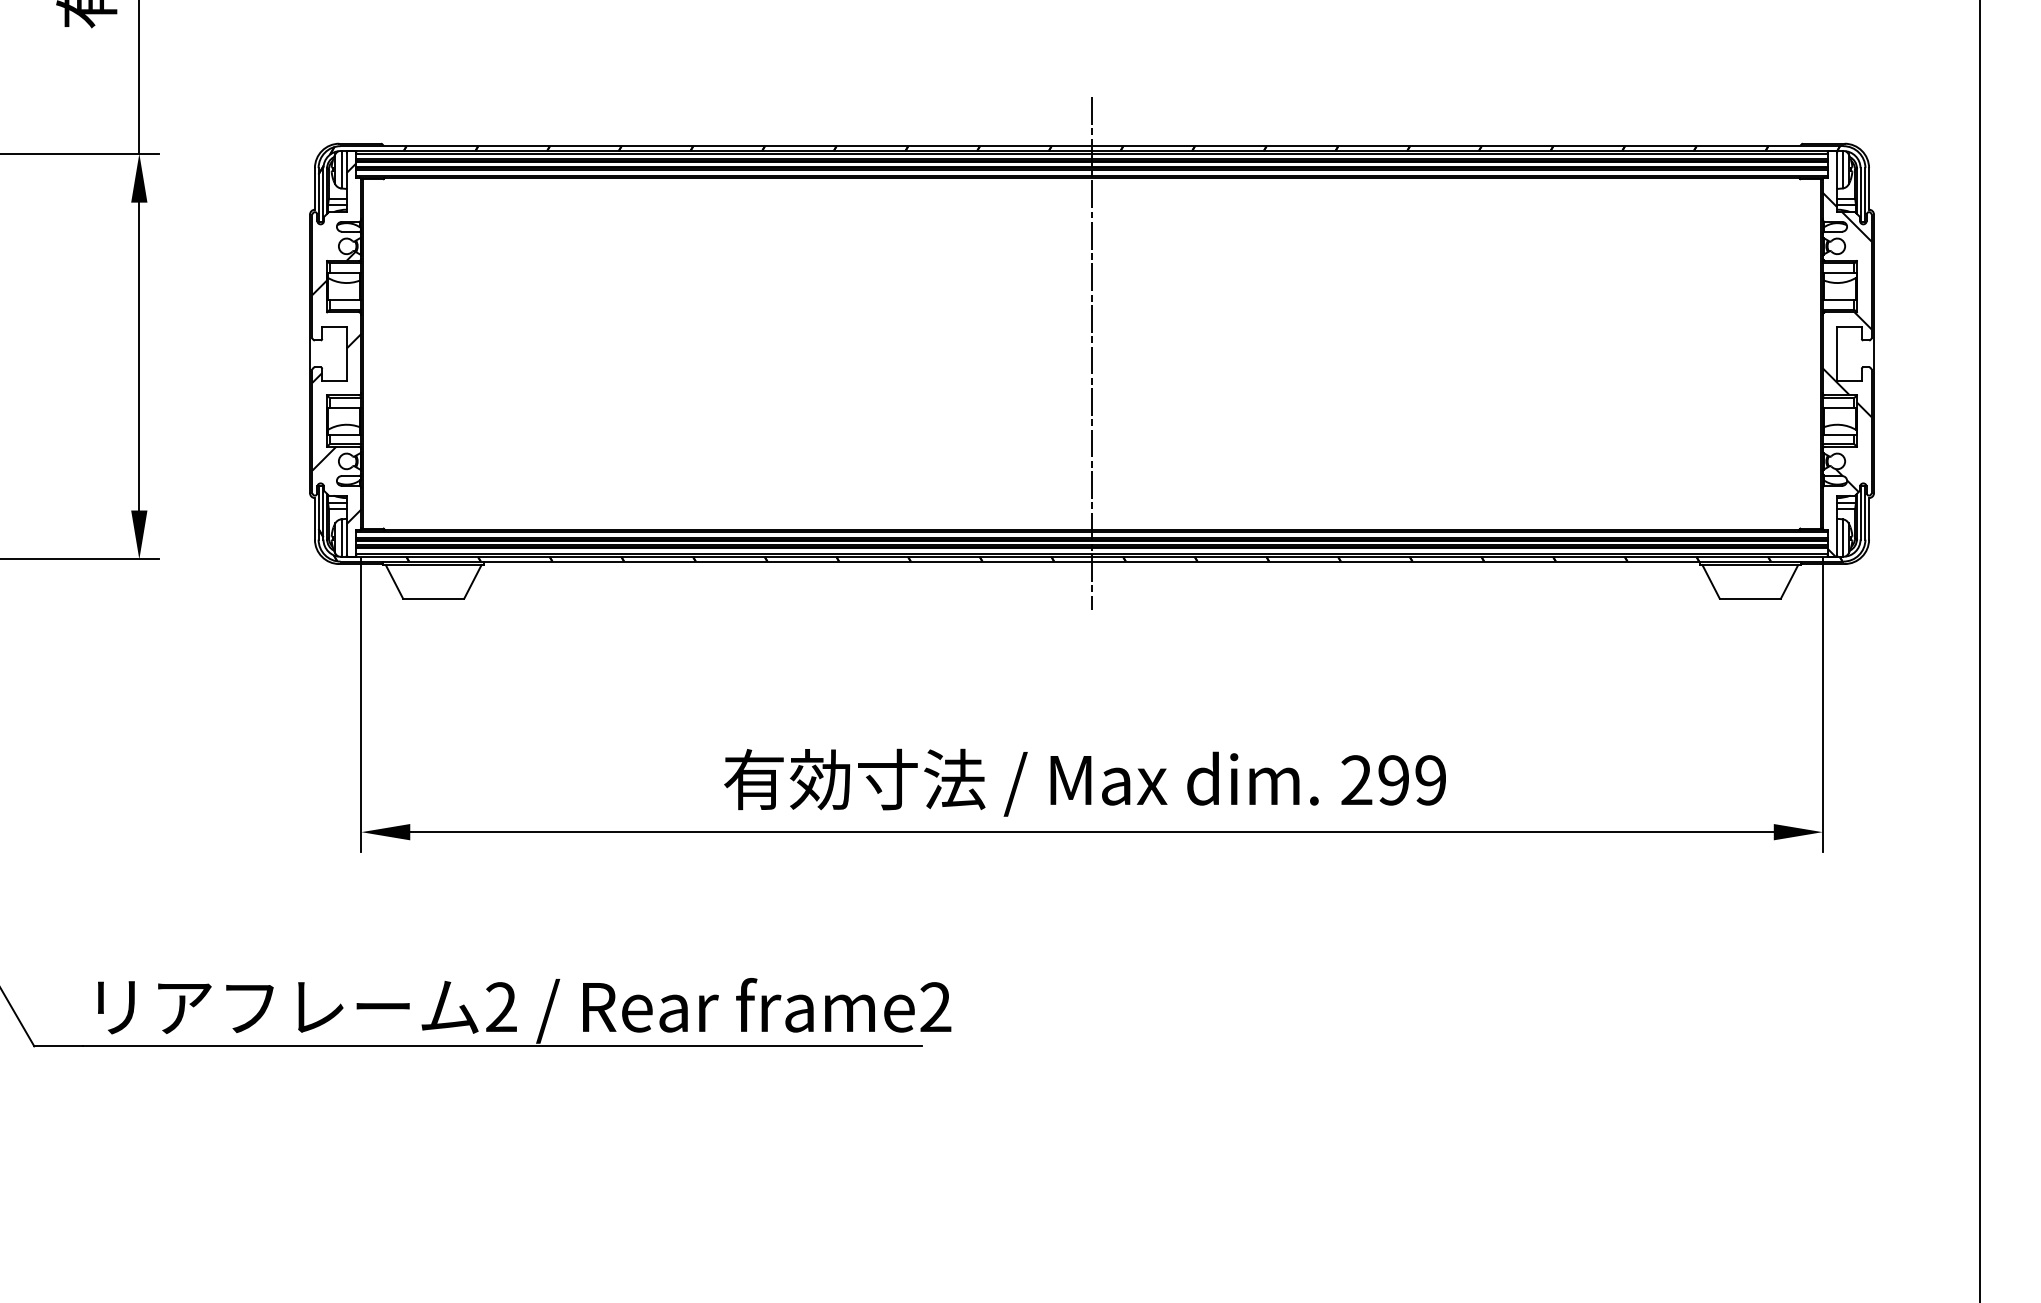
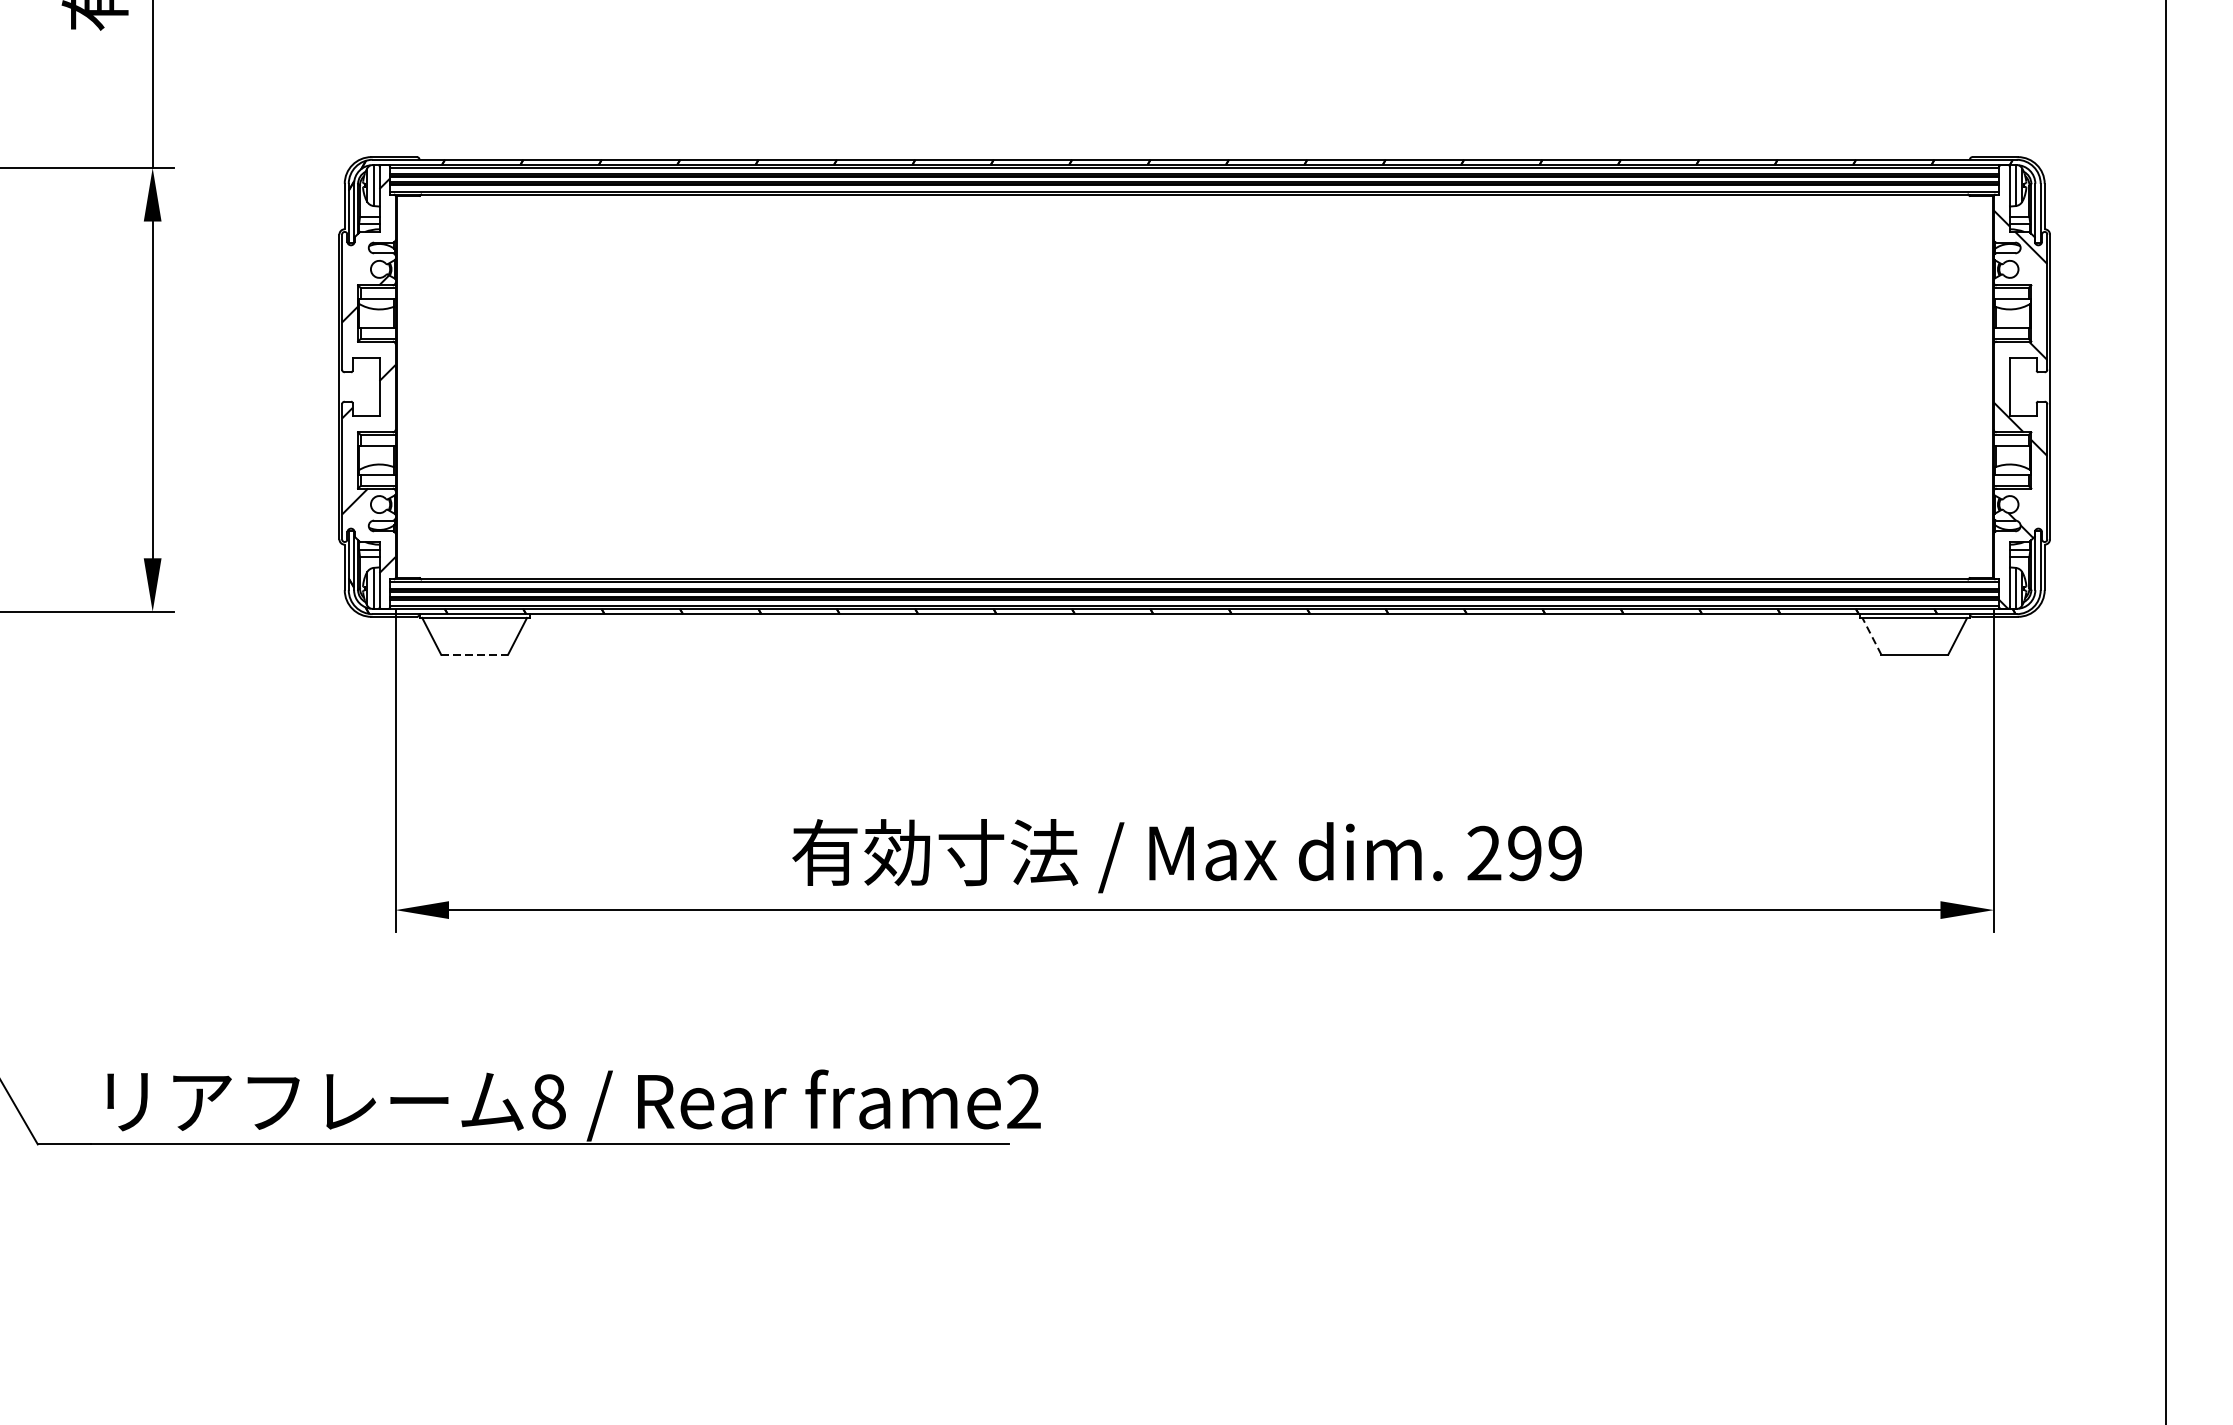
line: (1092, 353) -> (1195, 386), removed
line: (1711, 581) -> (1872, 635), solid -> dashed
line: (433, 598) -> (474, 654), solid -> dashed
text: (501, 1007) -> (548, 1101), 2 -> 8

